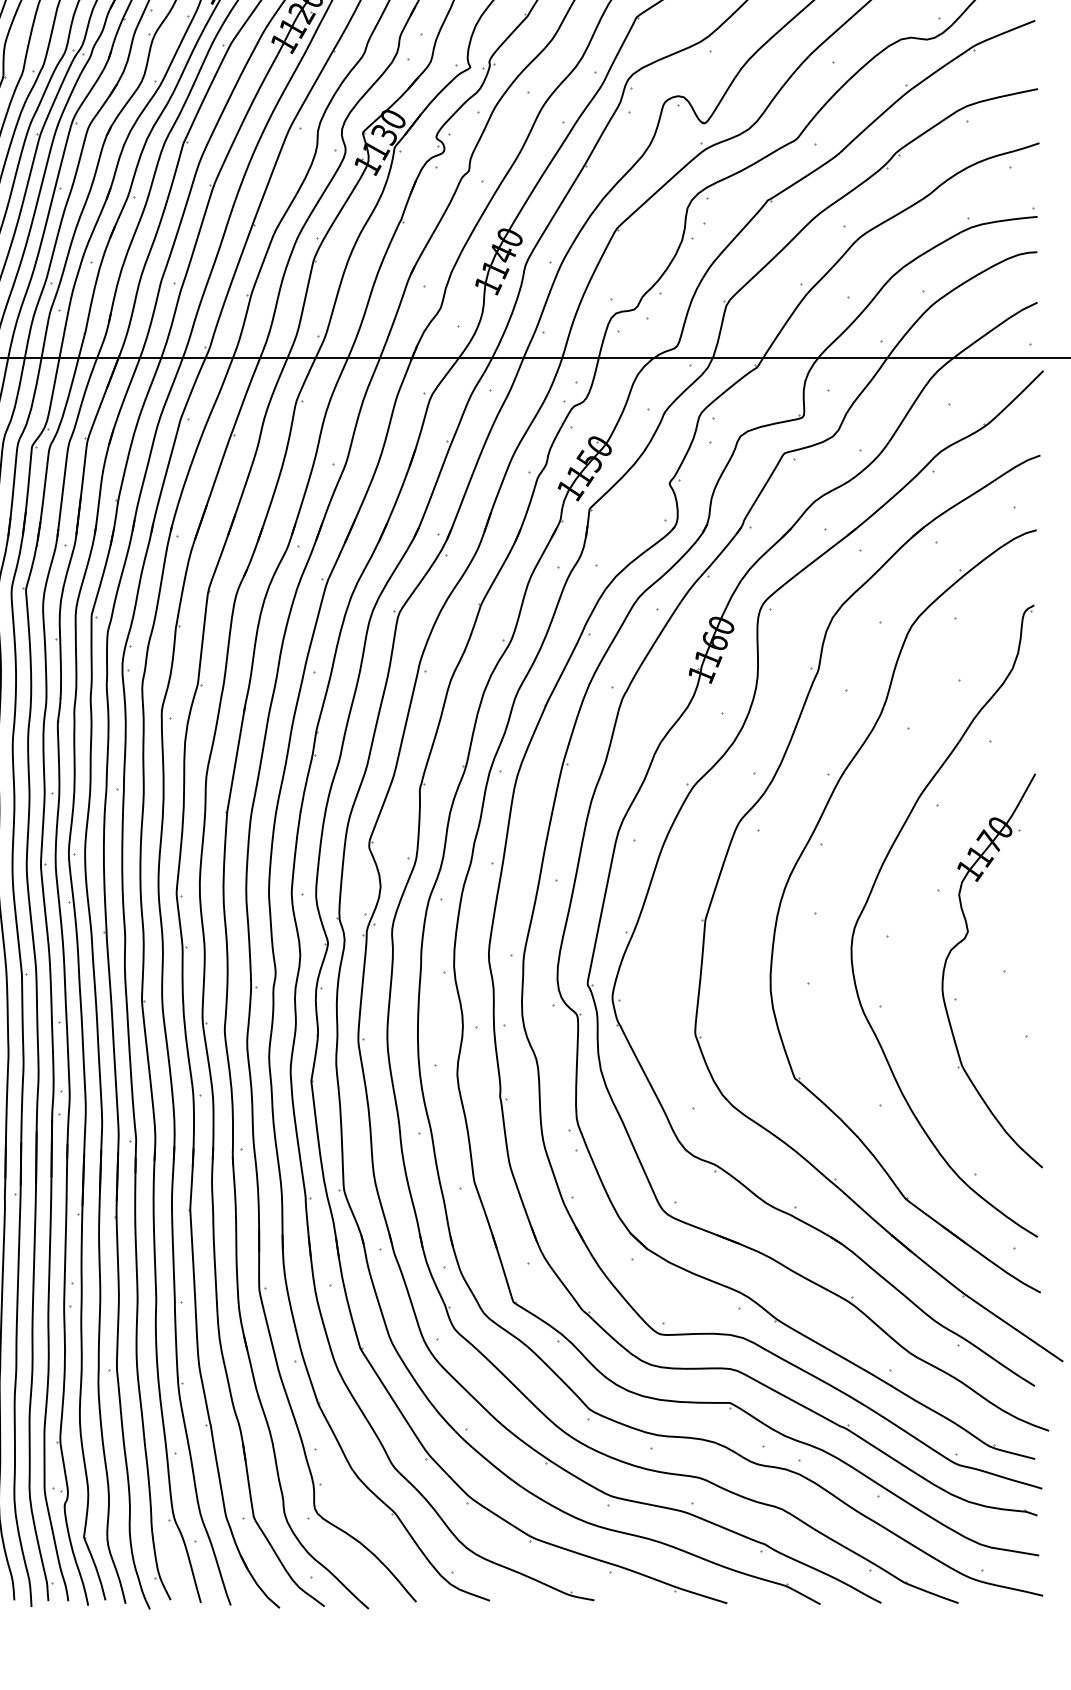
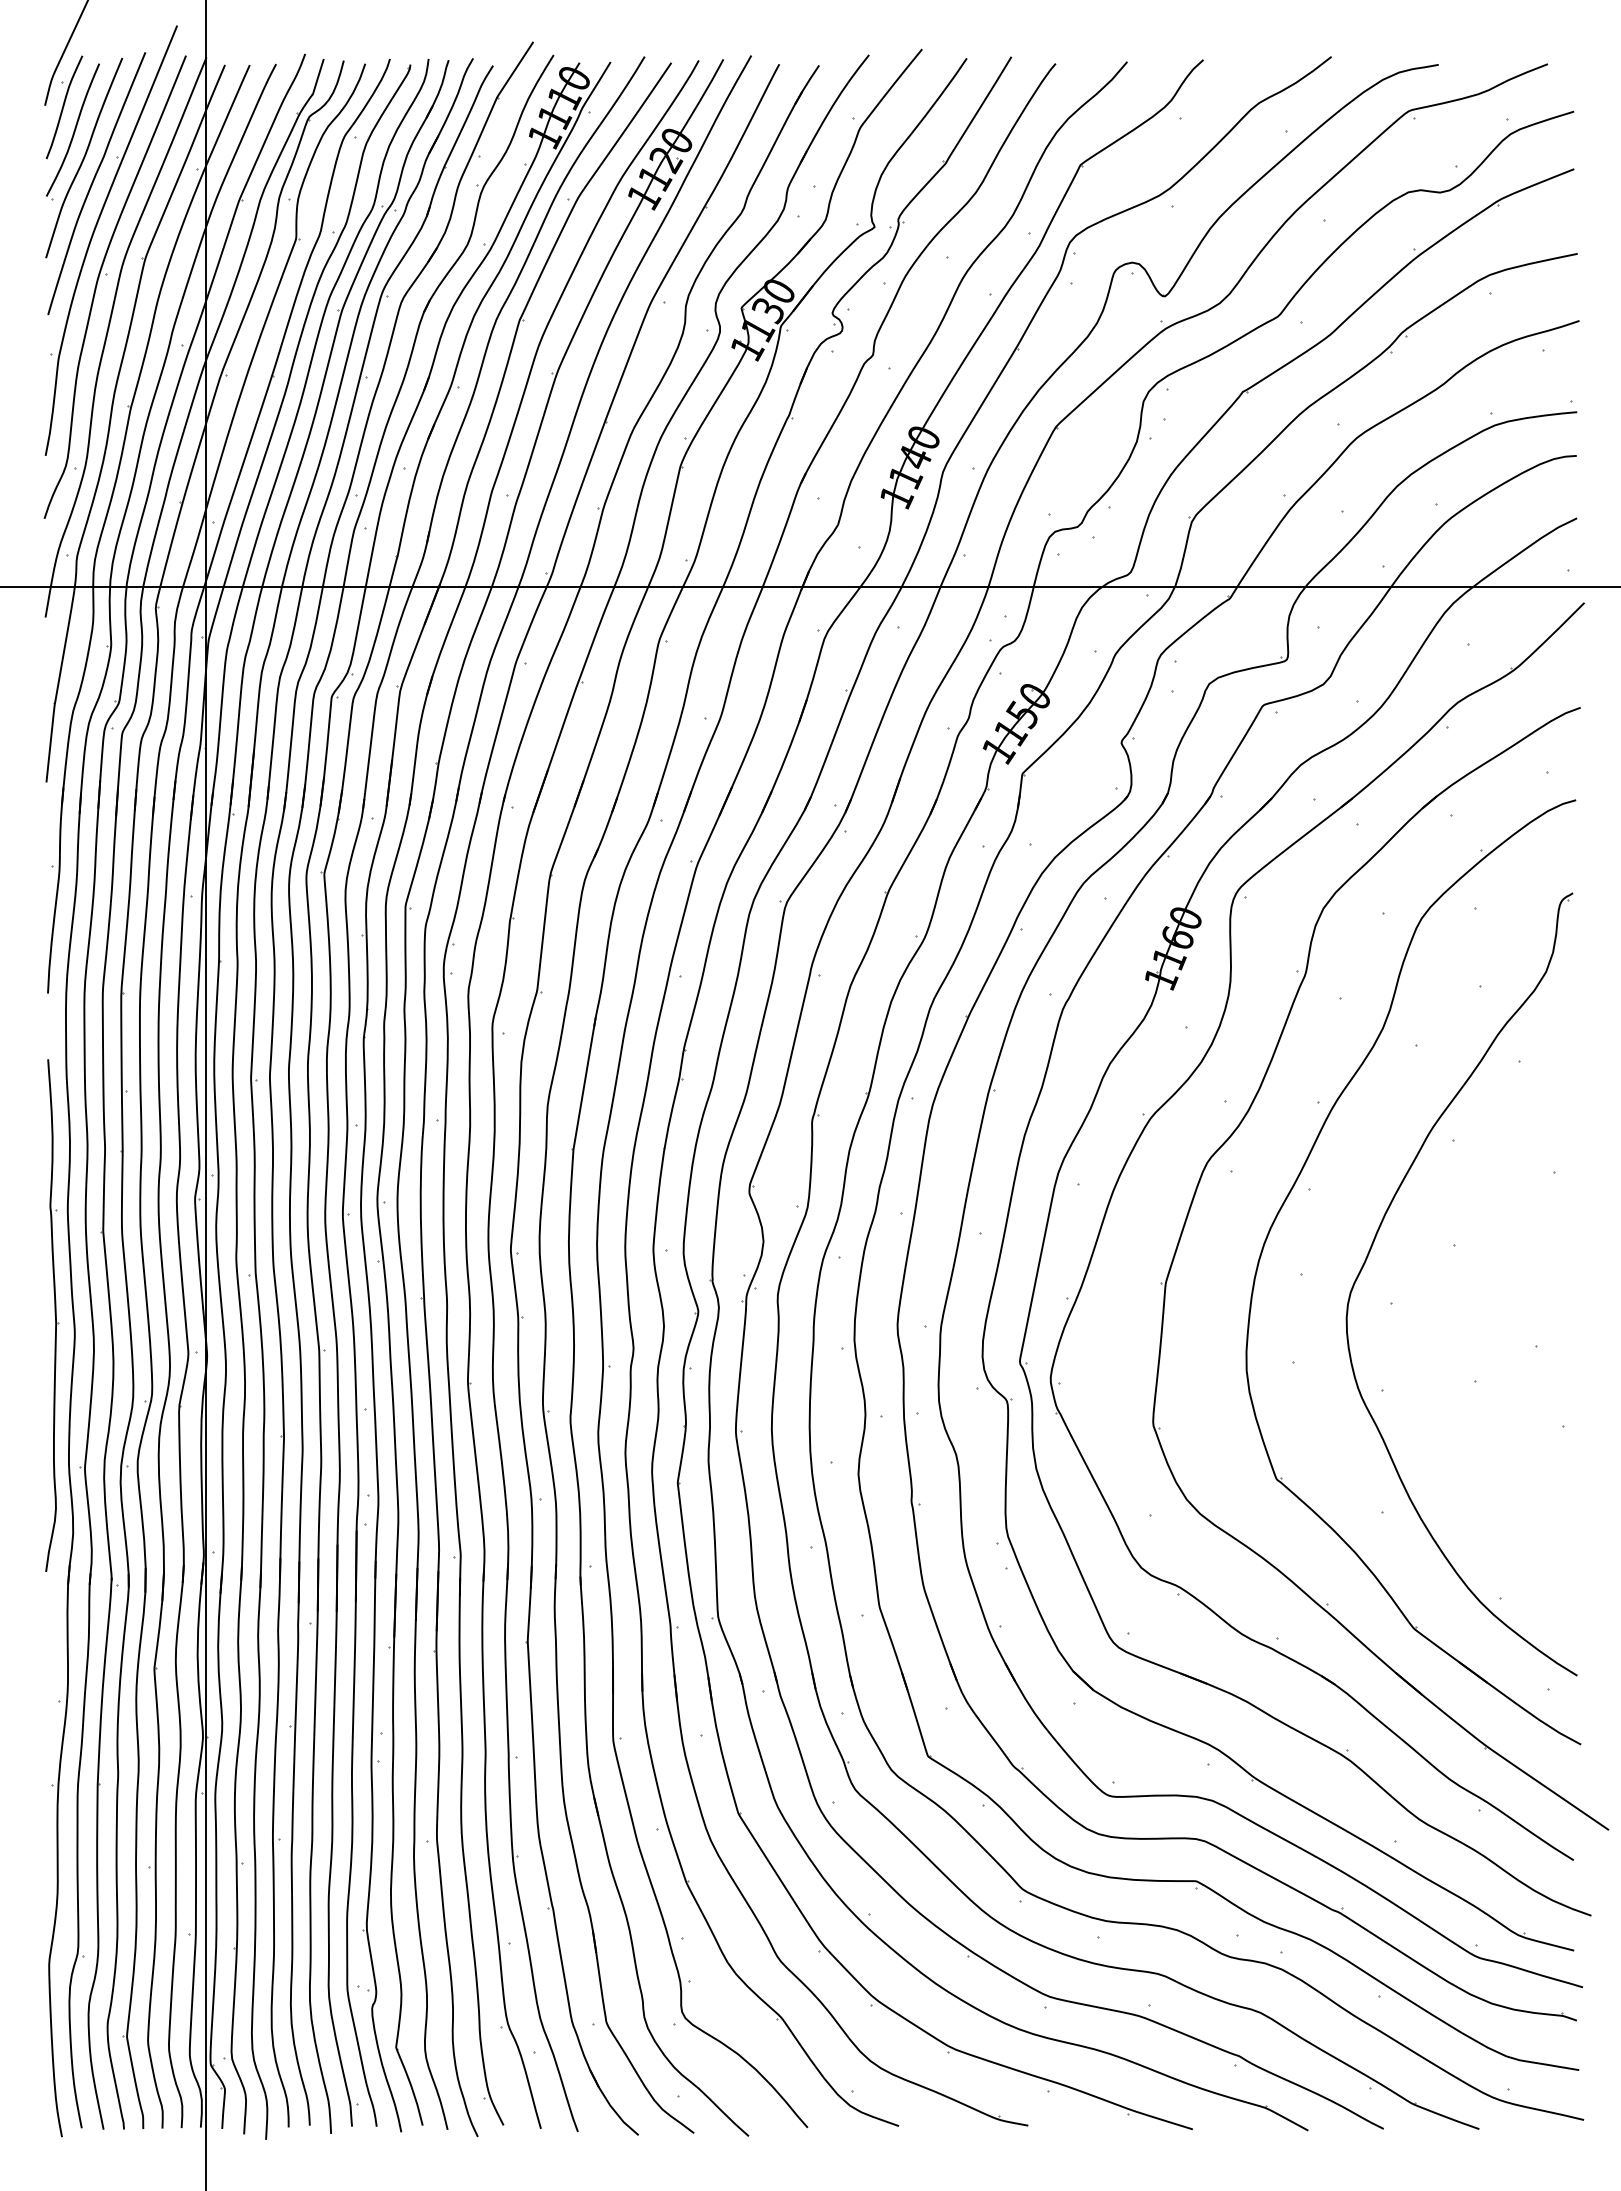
part: (962, 941) -> (1484, 1309), removed

